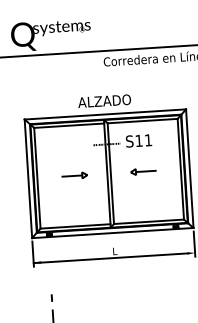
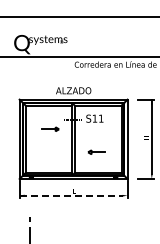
part: (143, 170) -> (96, 151), moved
part: (74, 174) -> (50, 128), moved
line: (111, 257) -> (71, 195), solid -> dashed

